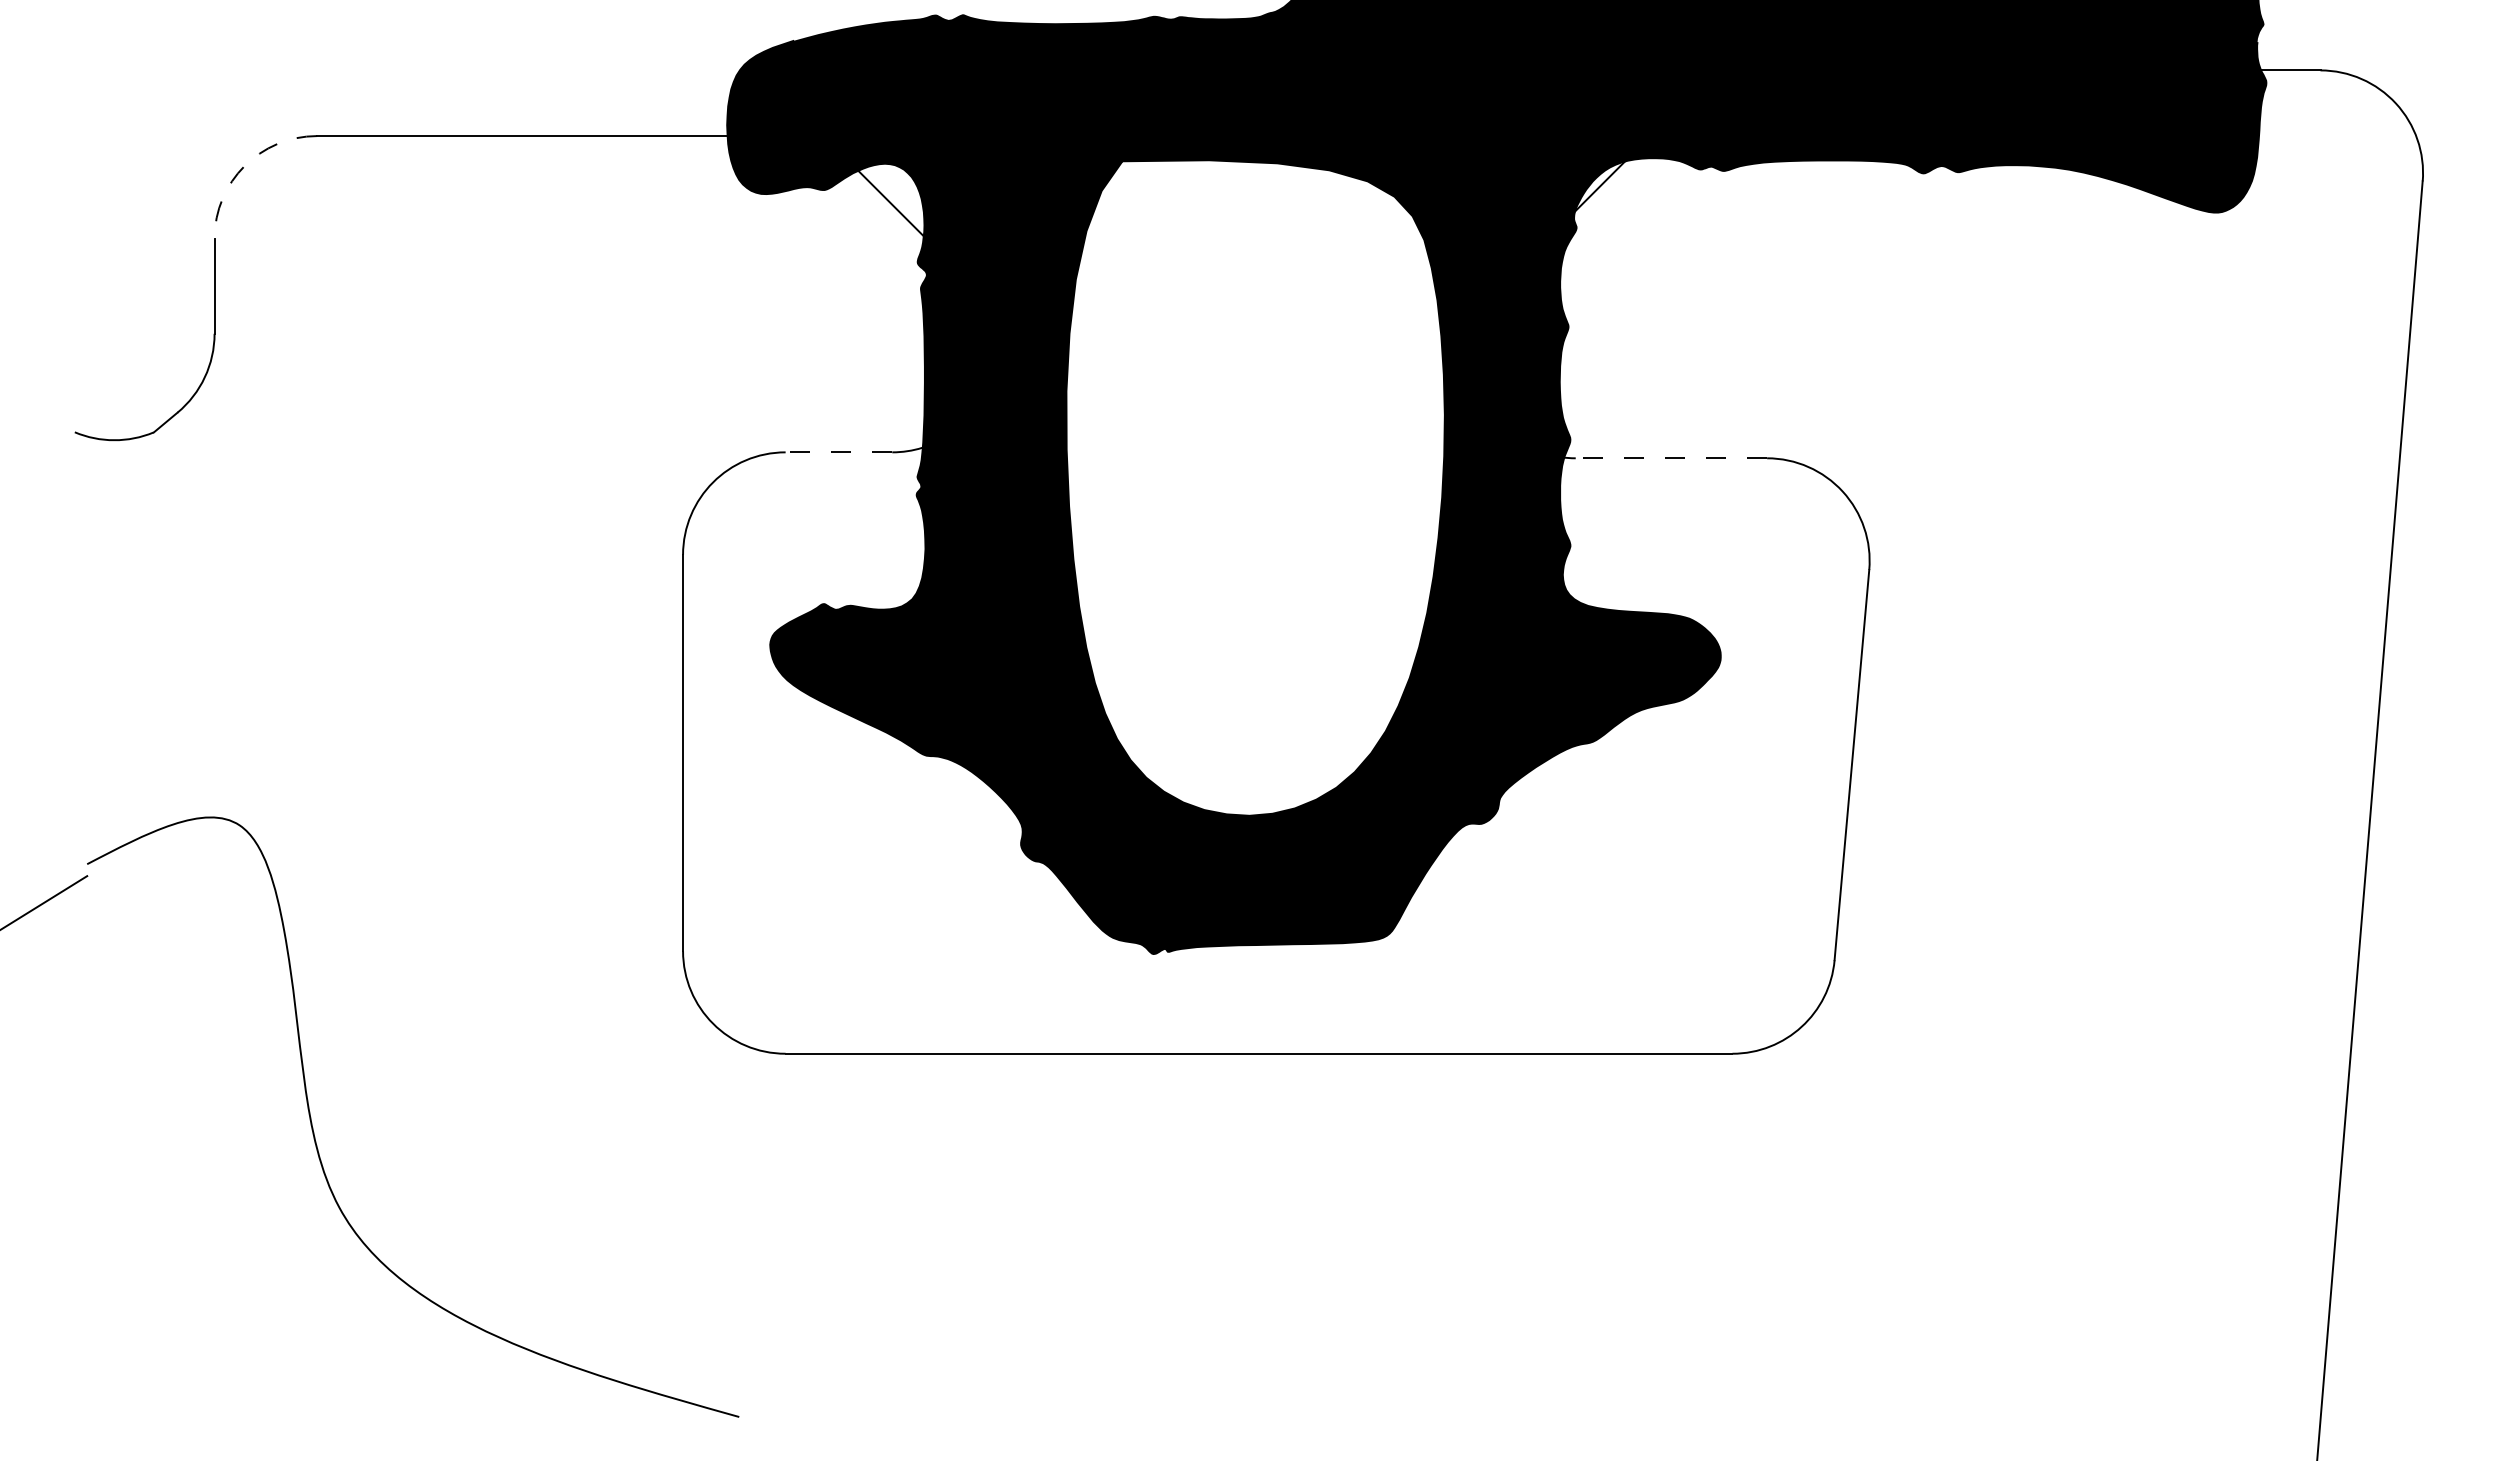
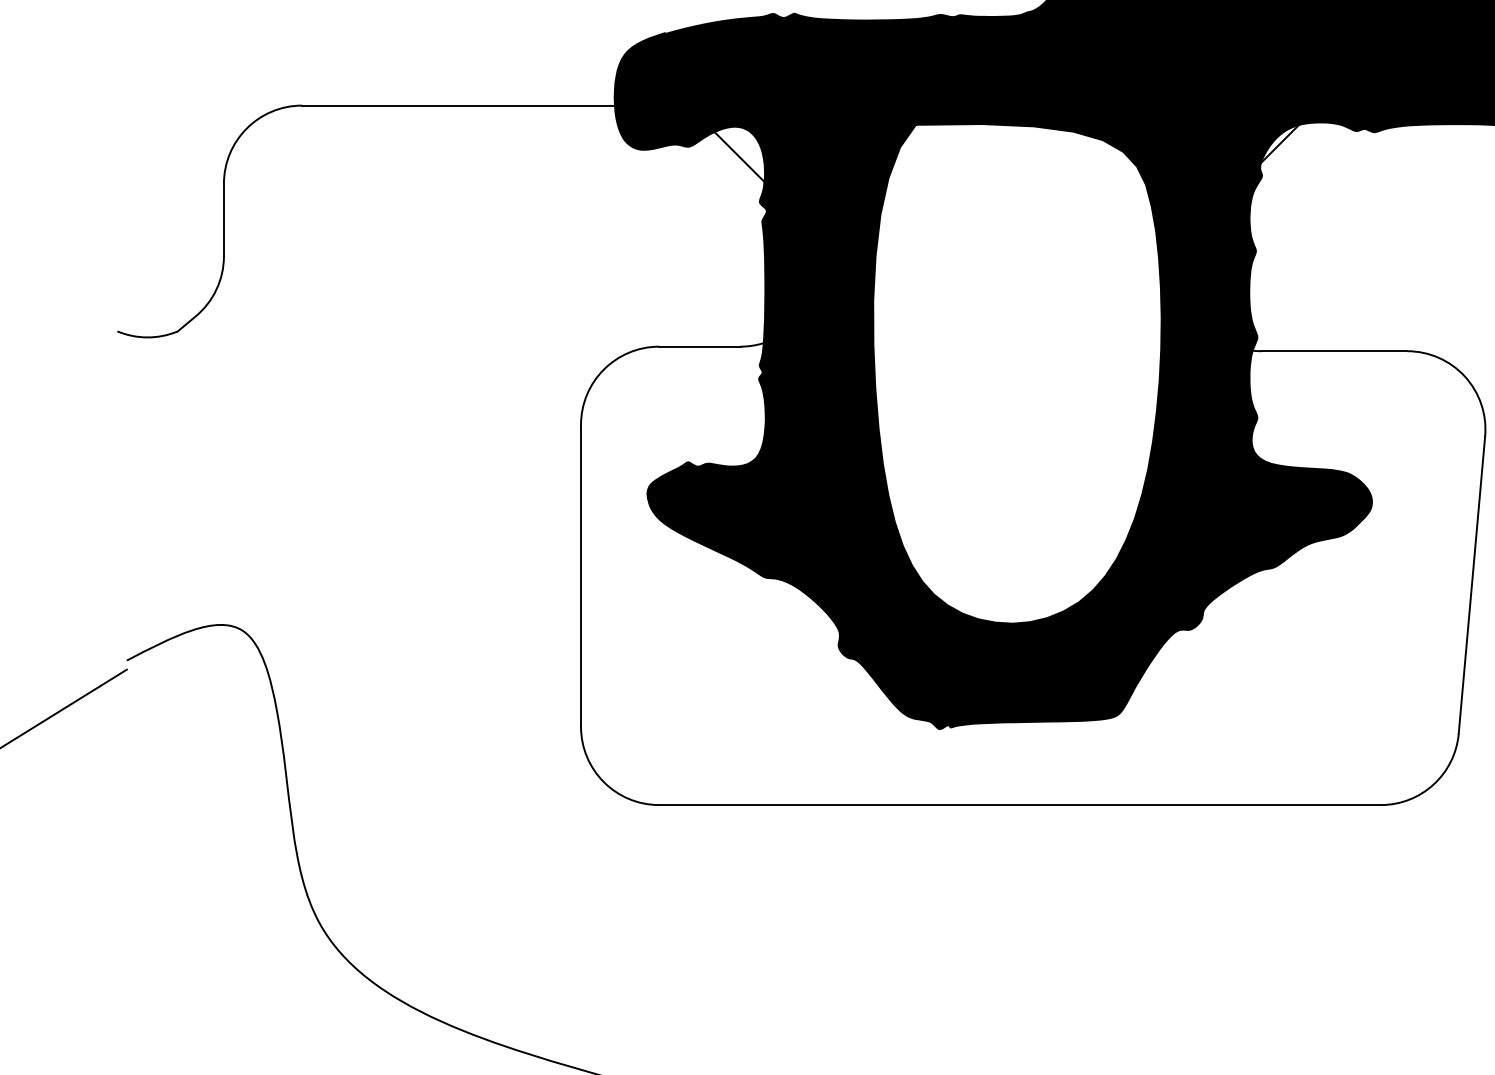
arc: (244, 166) -> (246, 128), dashed -> solid
line: (838, 452) -> (699, 346), dashed -> solid
line: (1671, 458) -> (1334, 351), dashed -> solid

